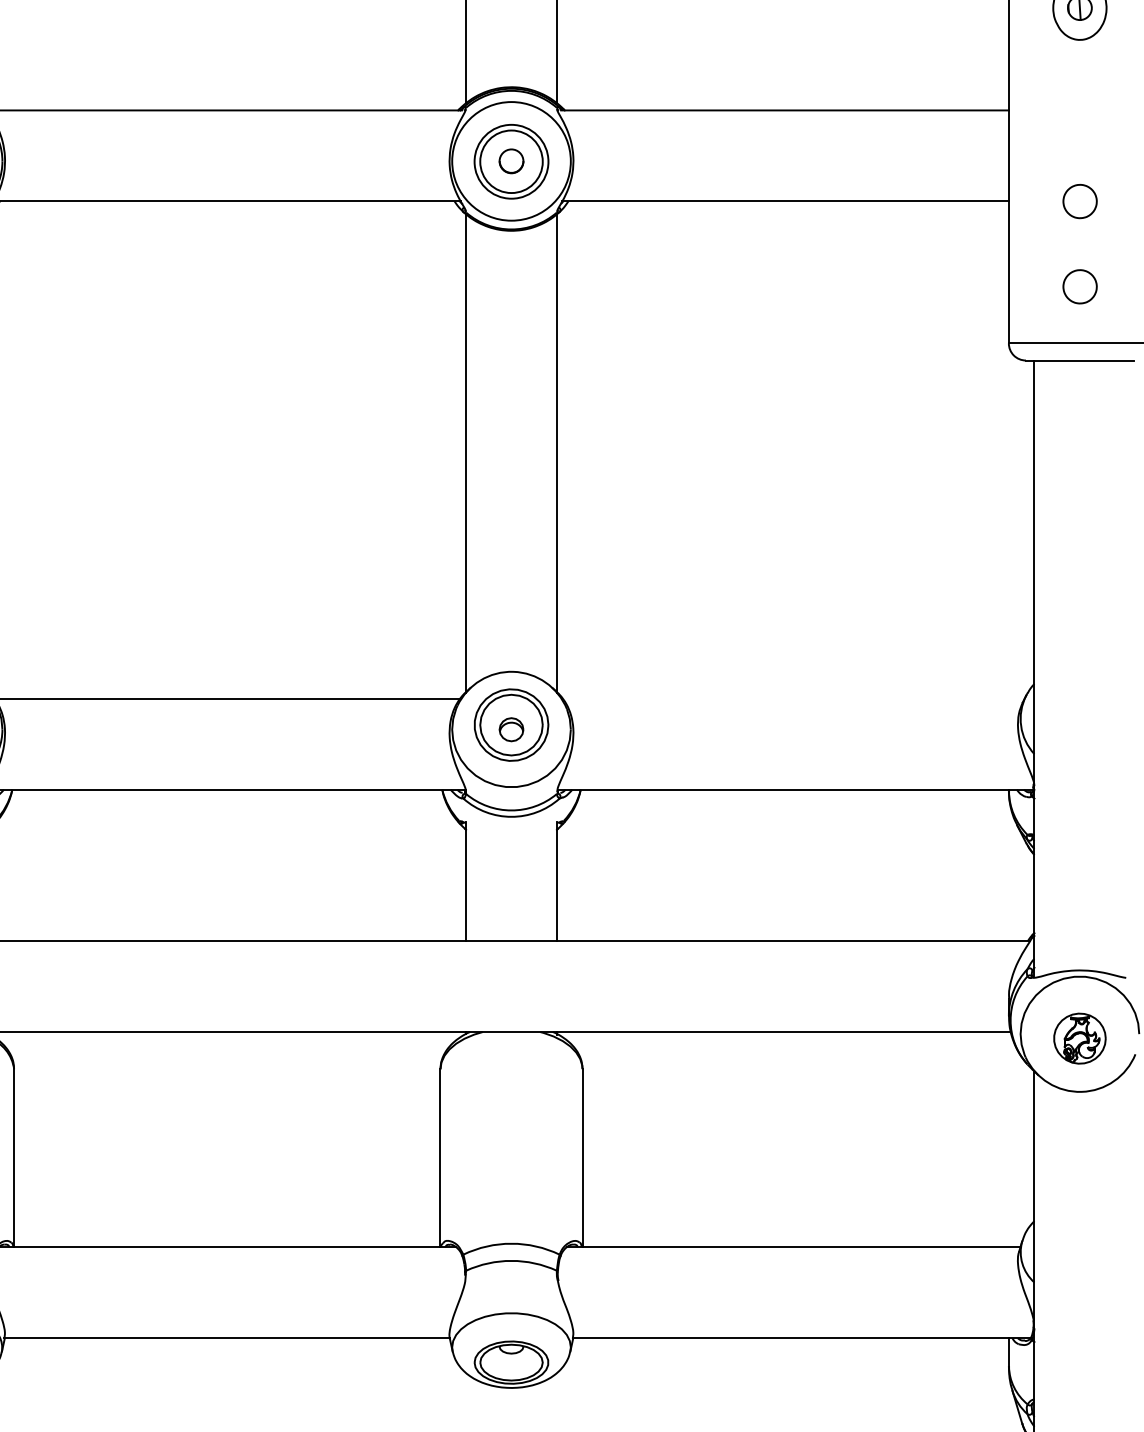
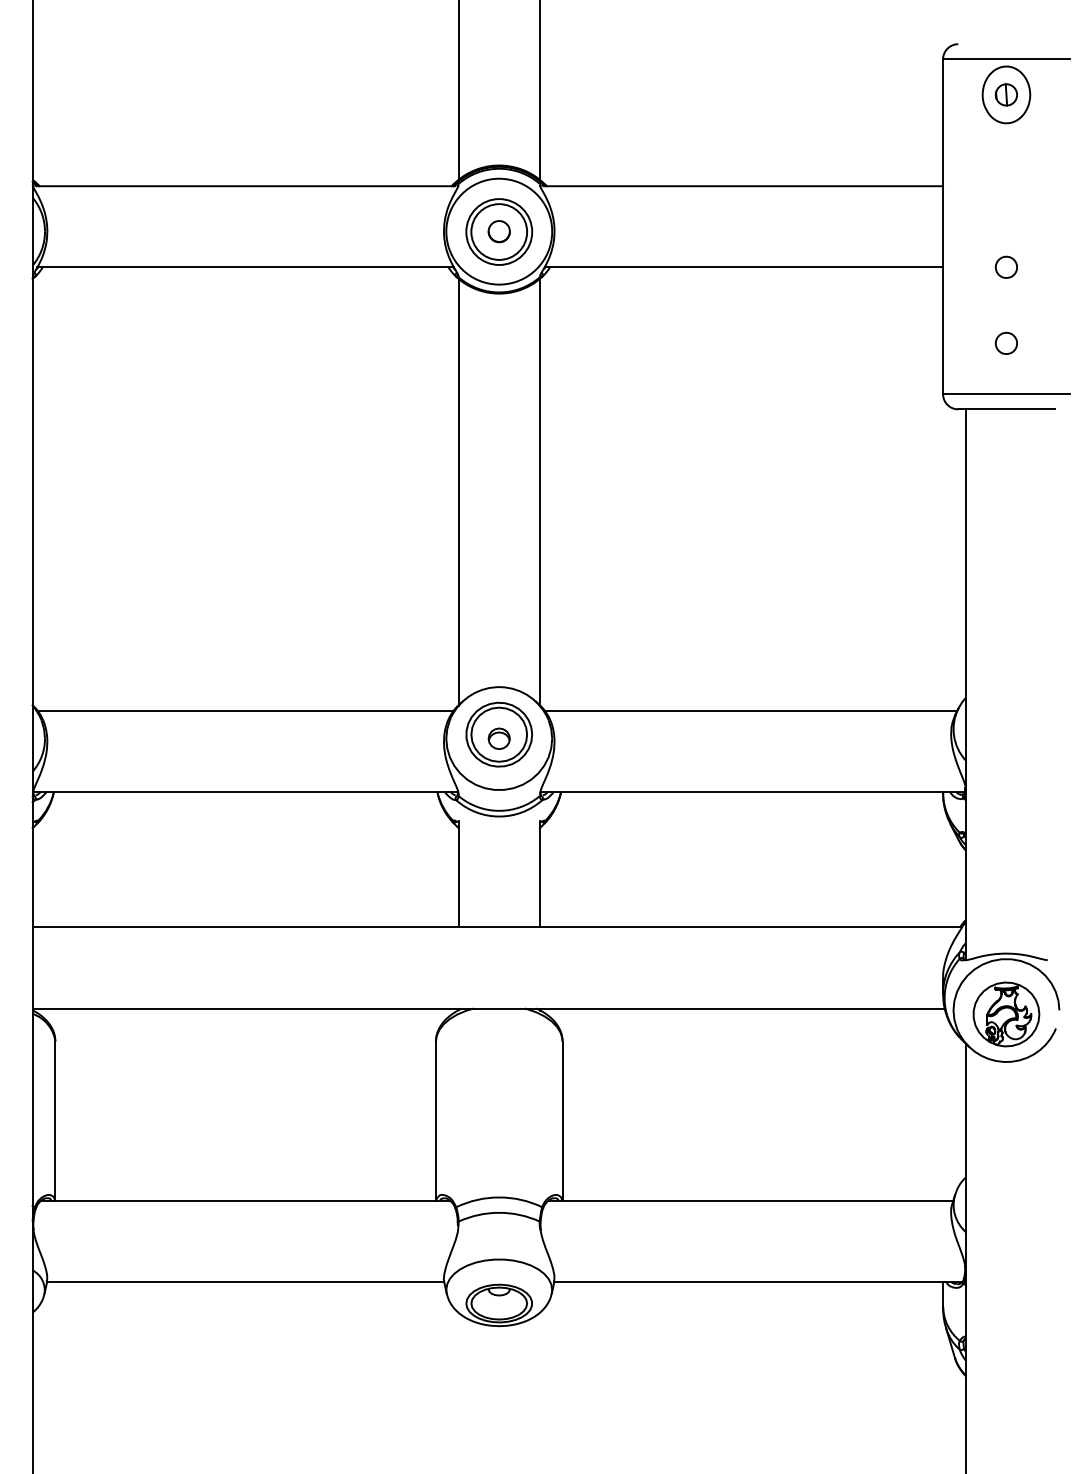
part: (1078, 200) -> (1005, 266), size x0.71
part: (1078, 285) -> (1005, 342), size x0.71
line: (793, 699) -> (750, 711), added
part: (1079, 1038) -> (1006, 1014), size x1.43

